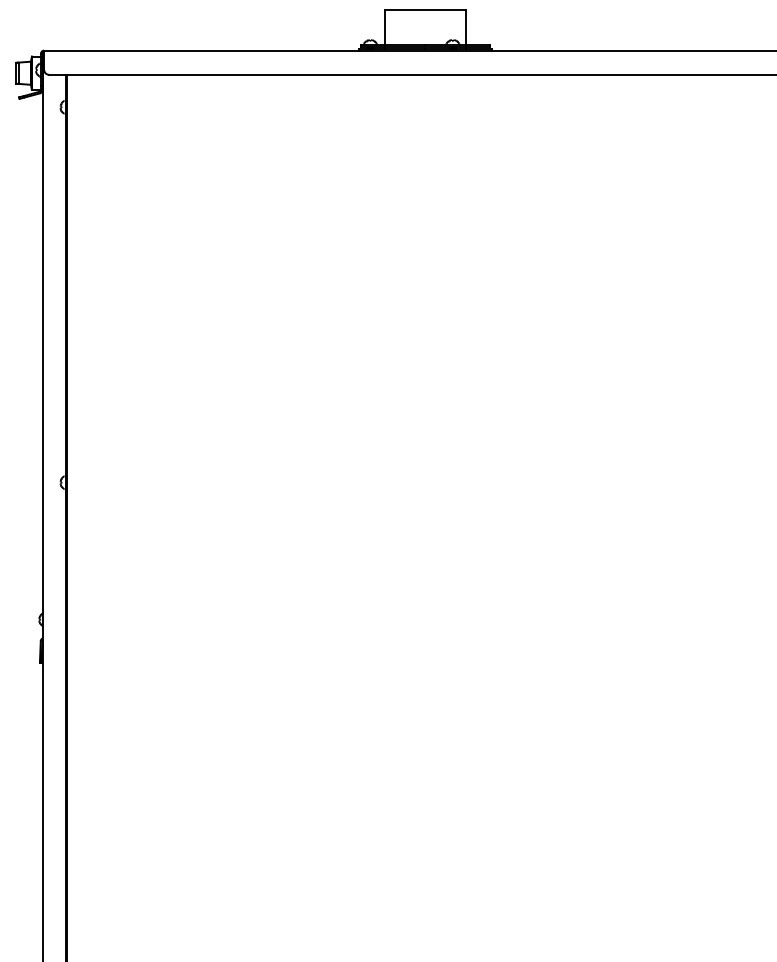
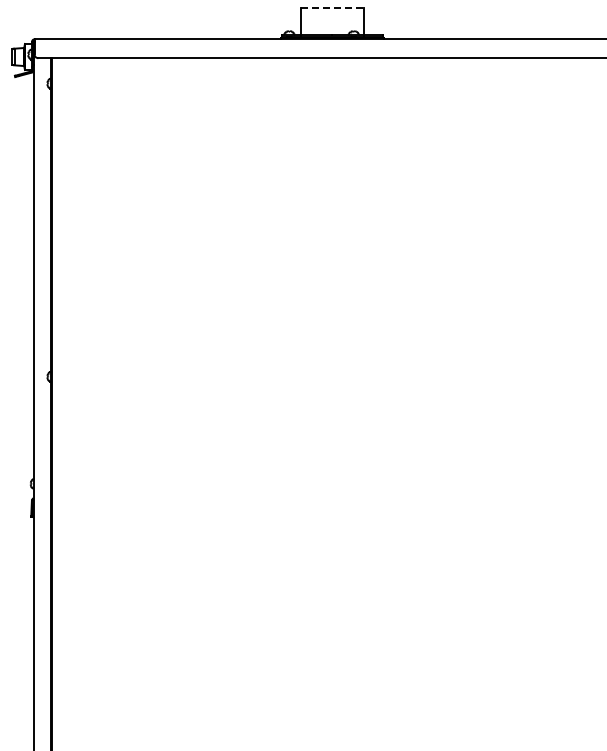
line: (425, 9) -> (332, 7), solid -> dashed

